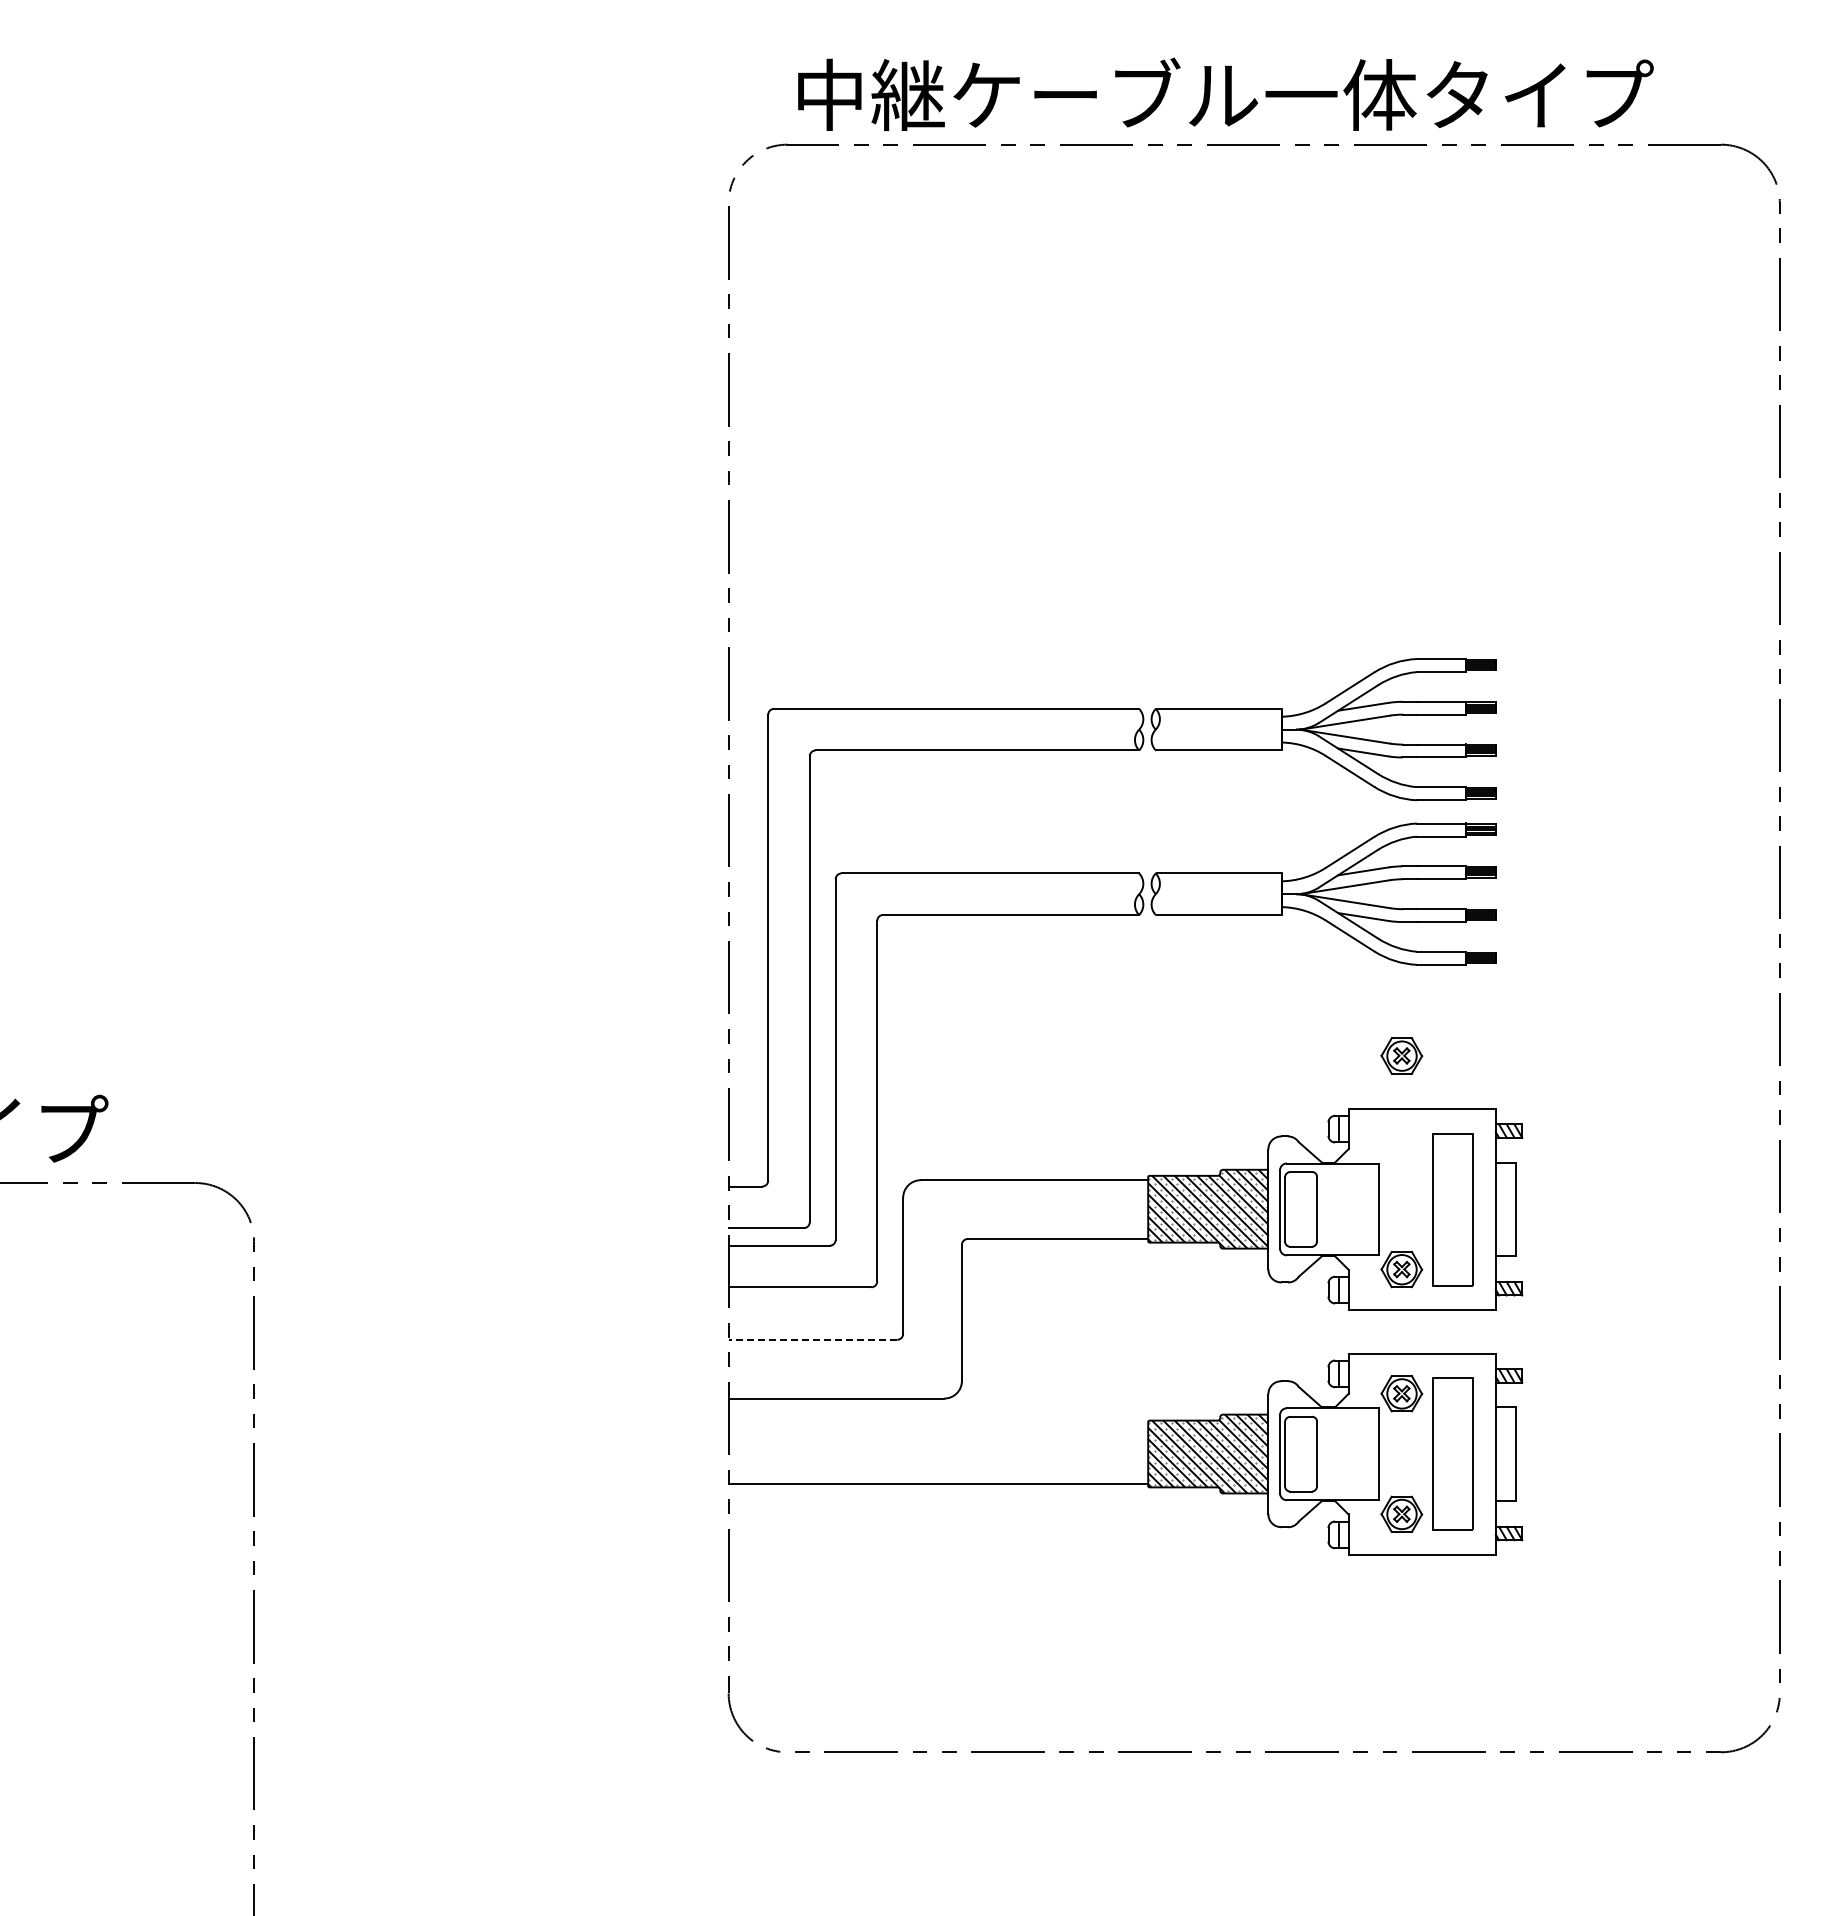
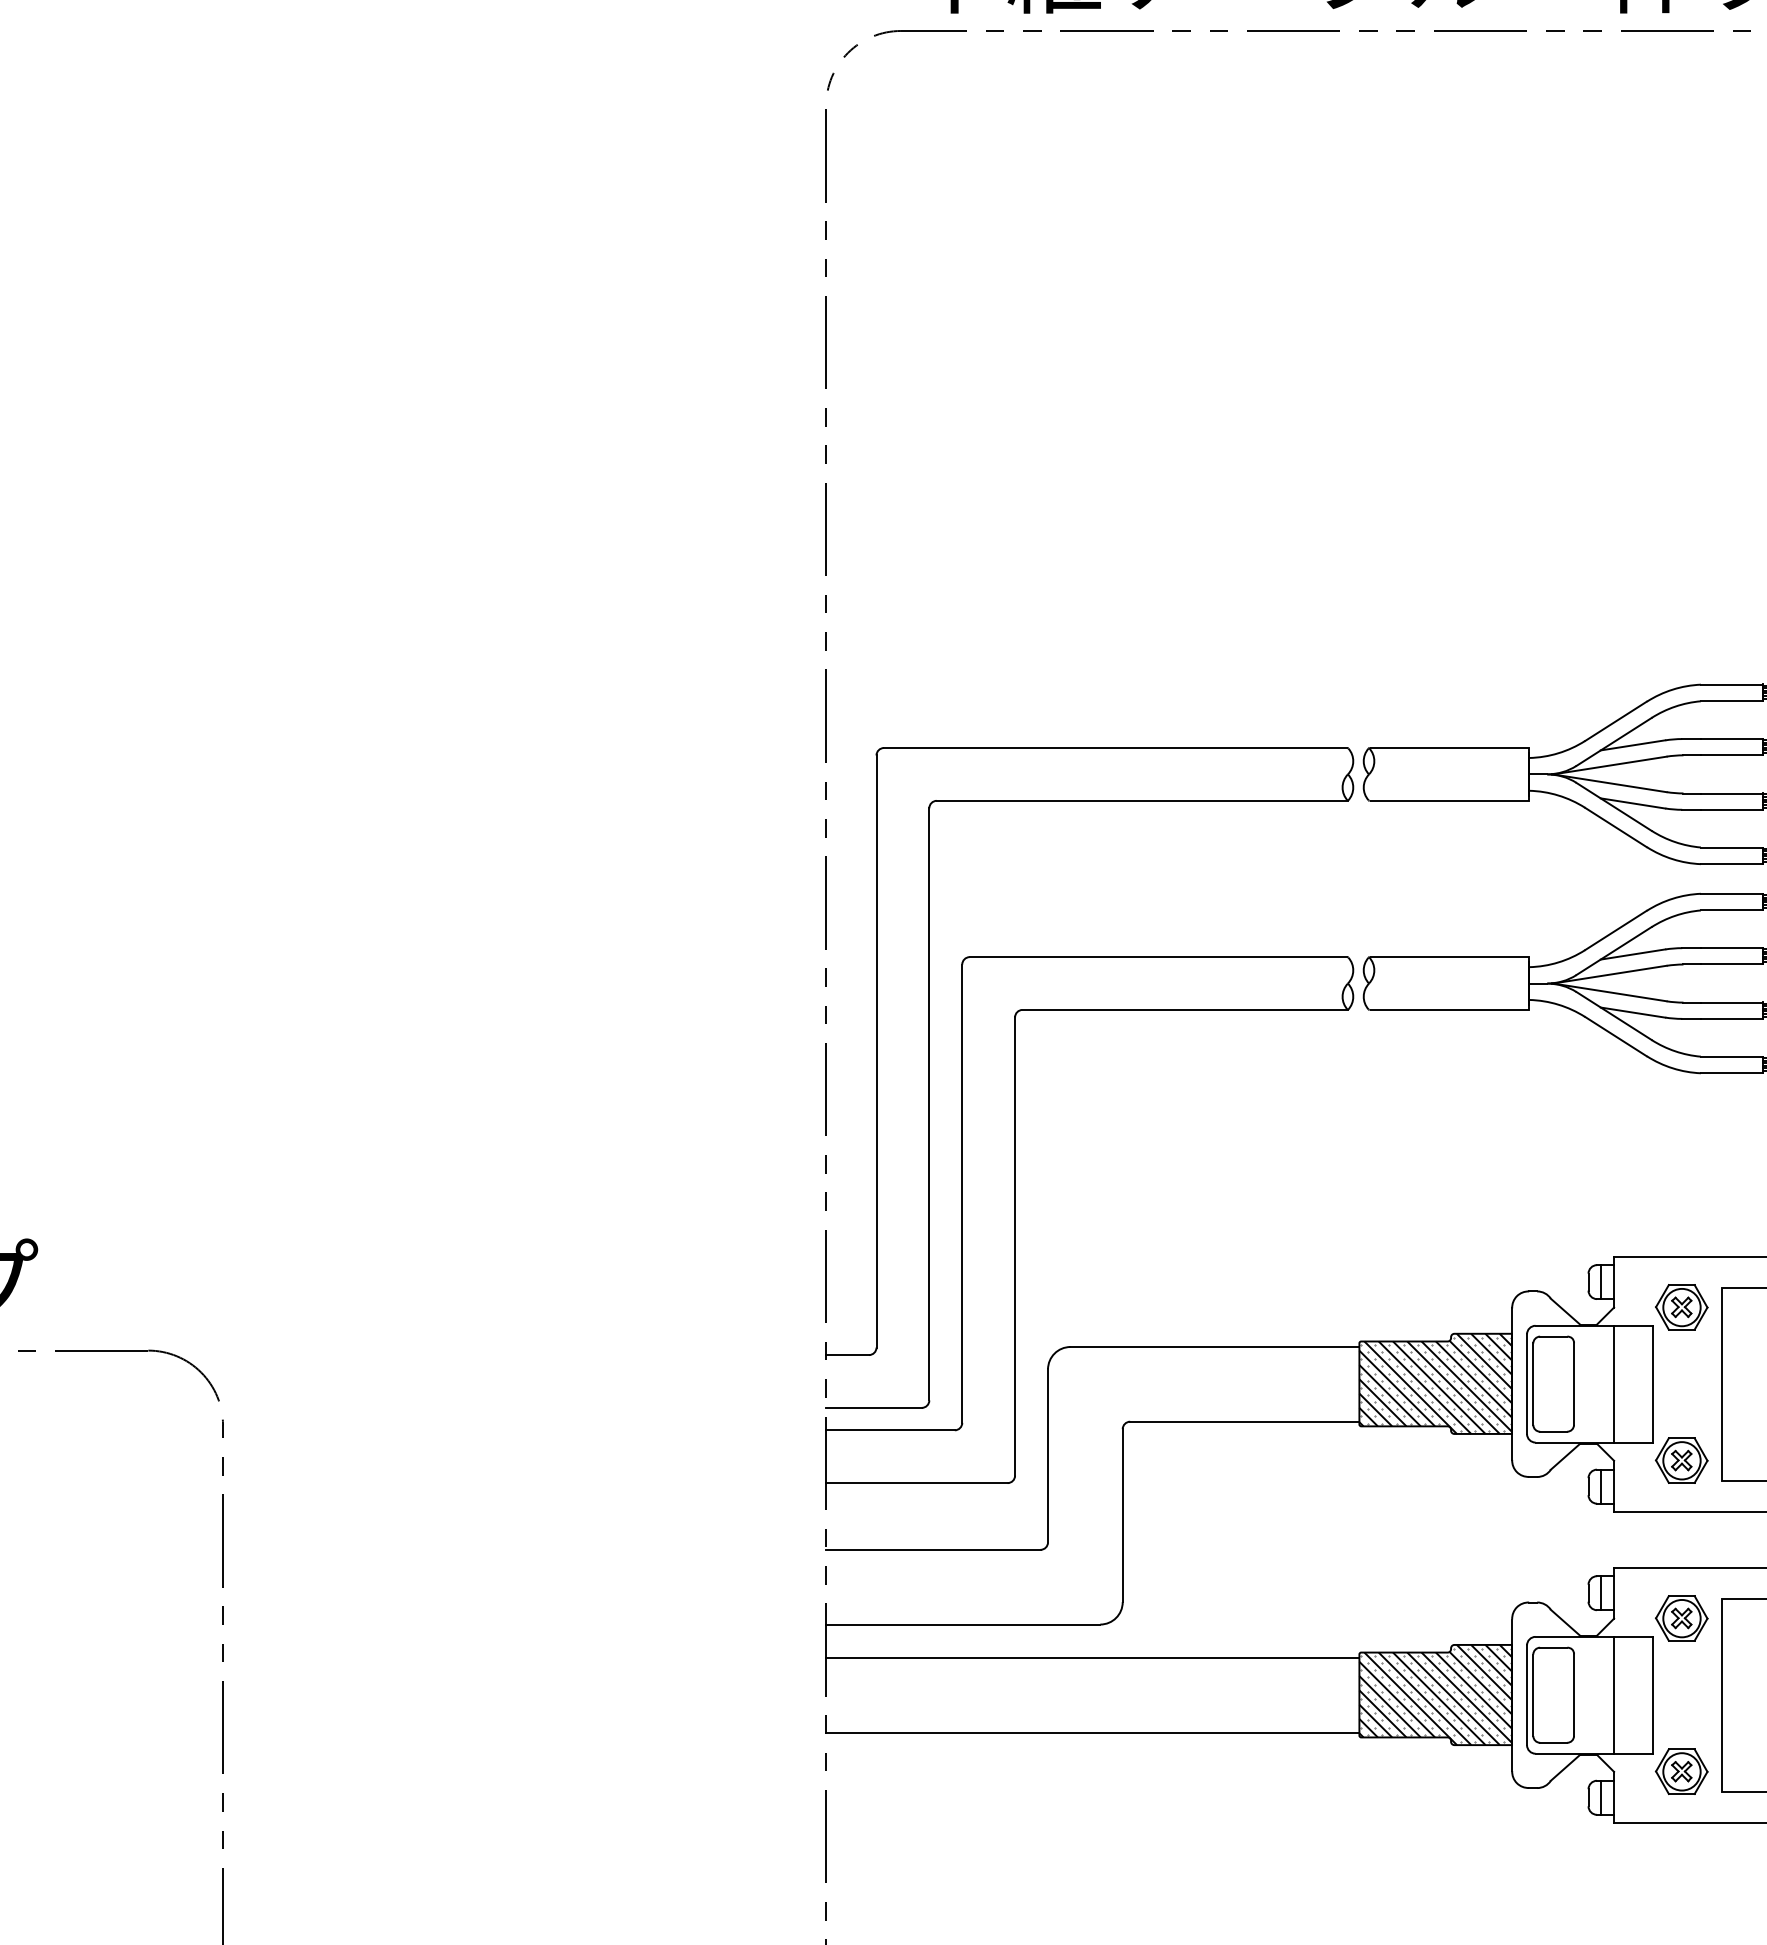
part: (1401, 1055) -> (1681, 1306), moved
line: (1348, 1209) -> (1613, 1384), added
line: (812, 1339) -> (932, 1549), dashed -> solid
line: (938, 1425) -> (1092, 1658), added
line: (1348, 1454) -> (1613, 1695), added

